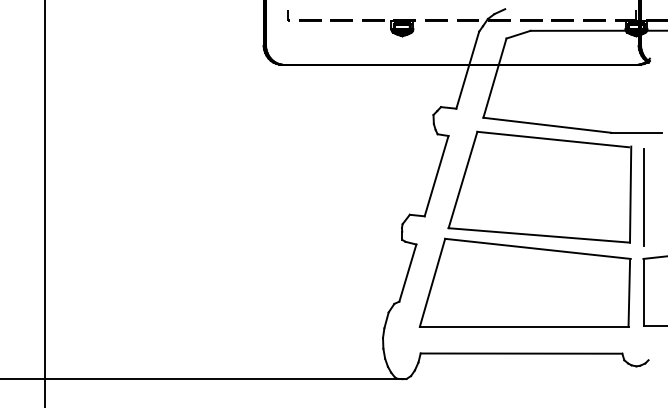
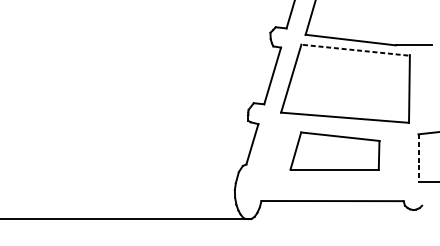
line: (552, 139) -> (354, 50), solid -> dashed
line: (643, 197) -> (418, 91), removed
part: (524, 282) -> (334, 150), size x0.6
line: (643, 292) -> (418, 158), solid -> dashed

